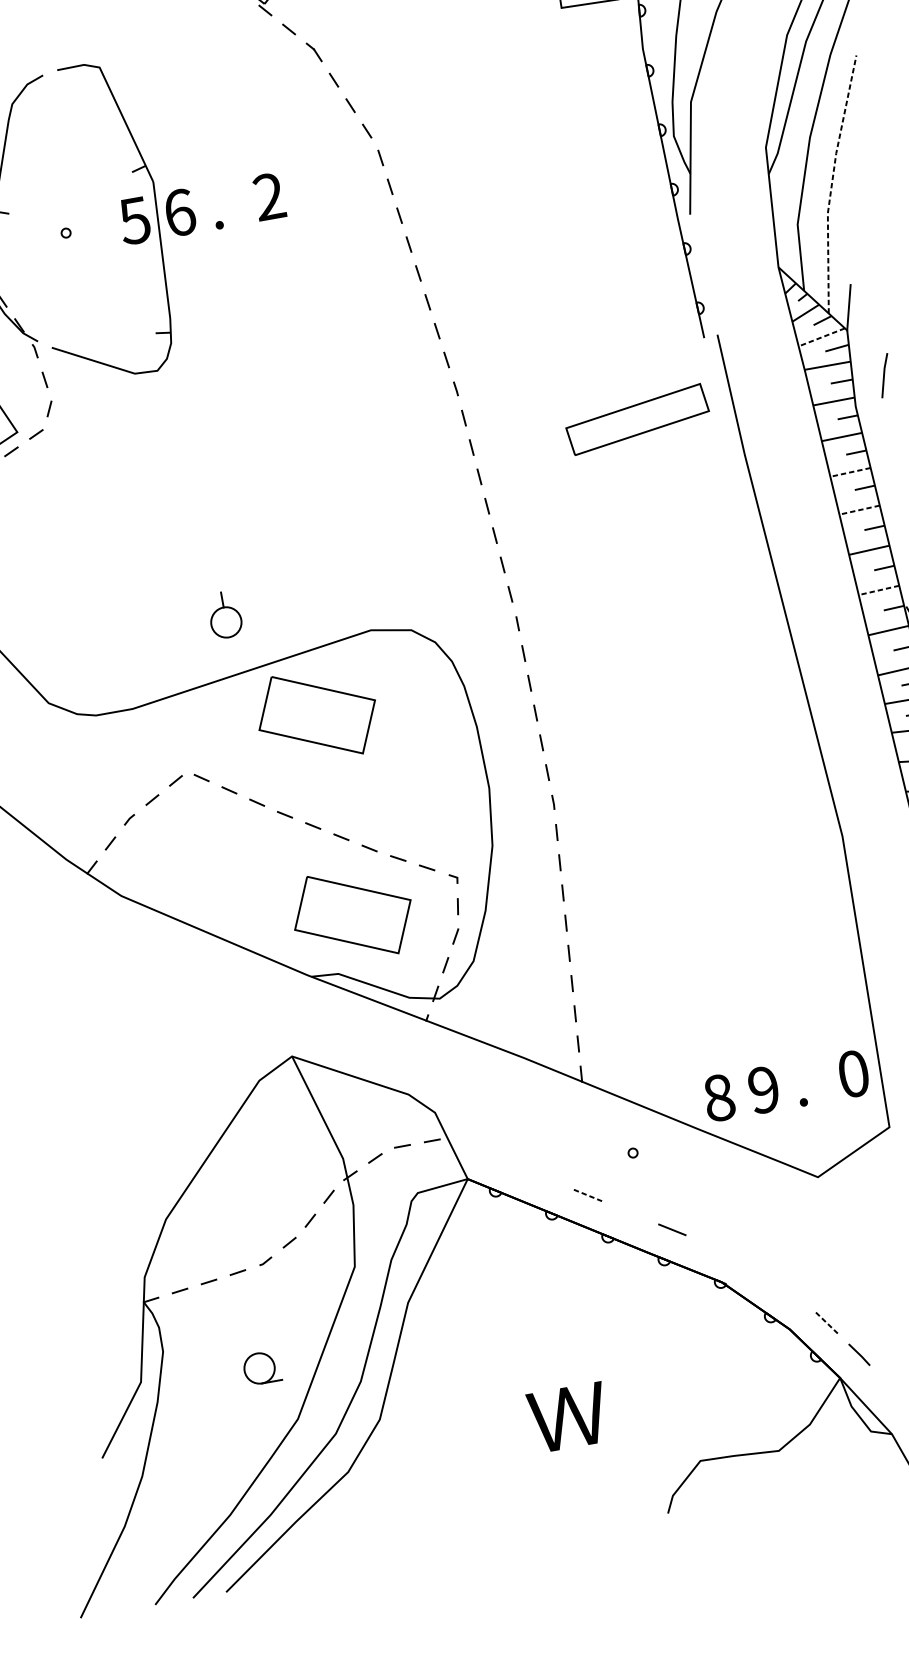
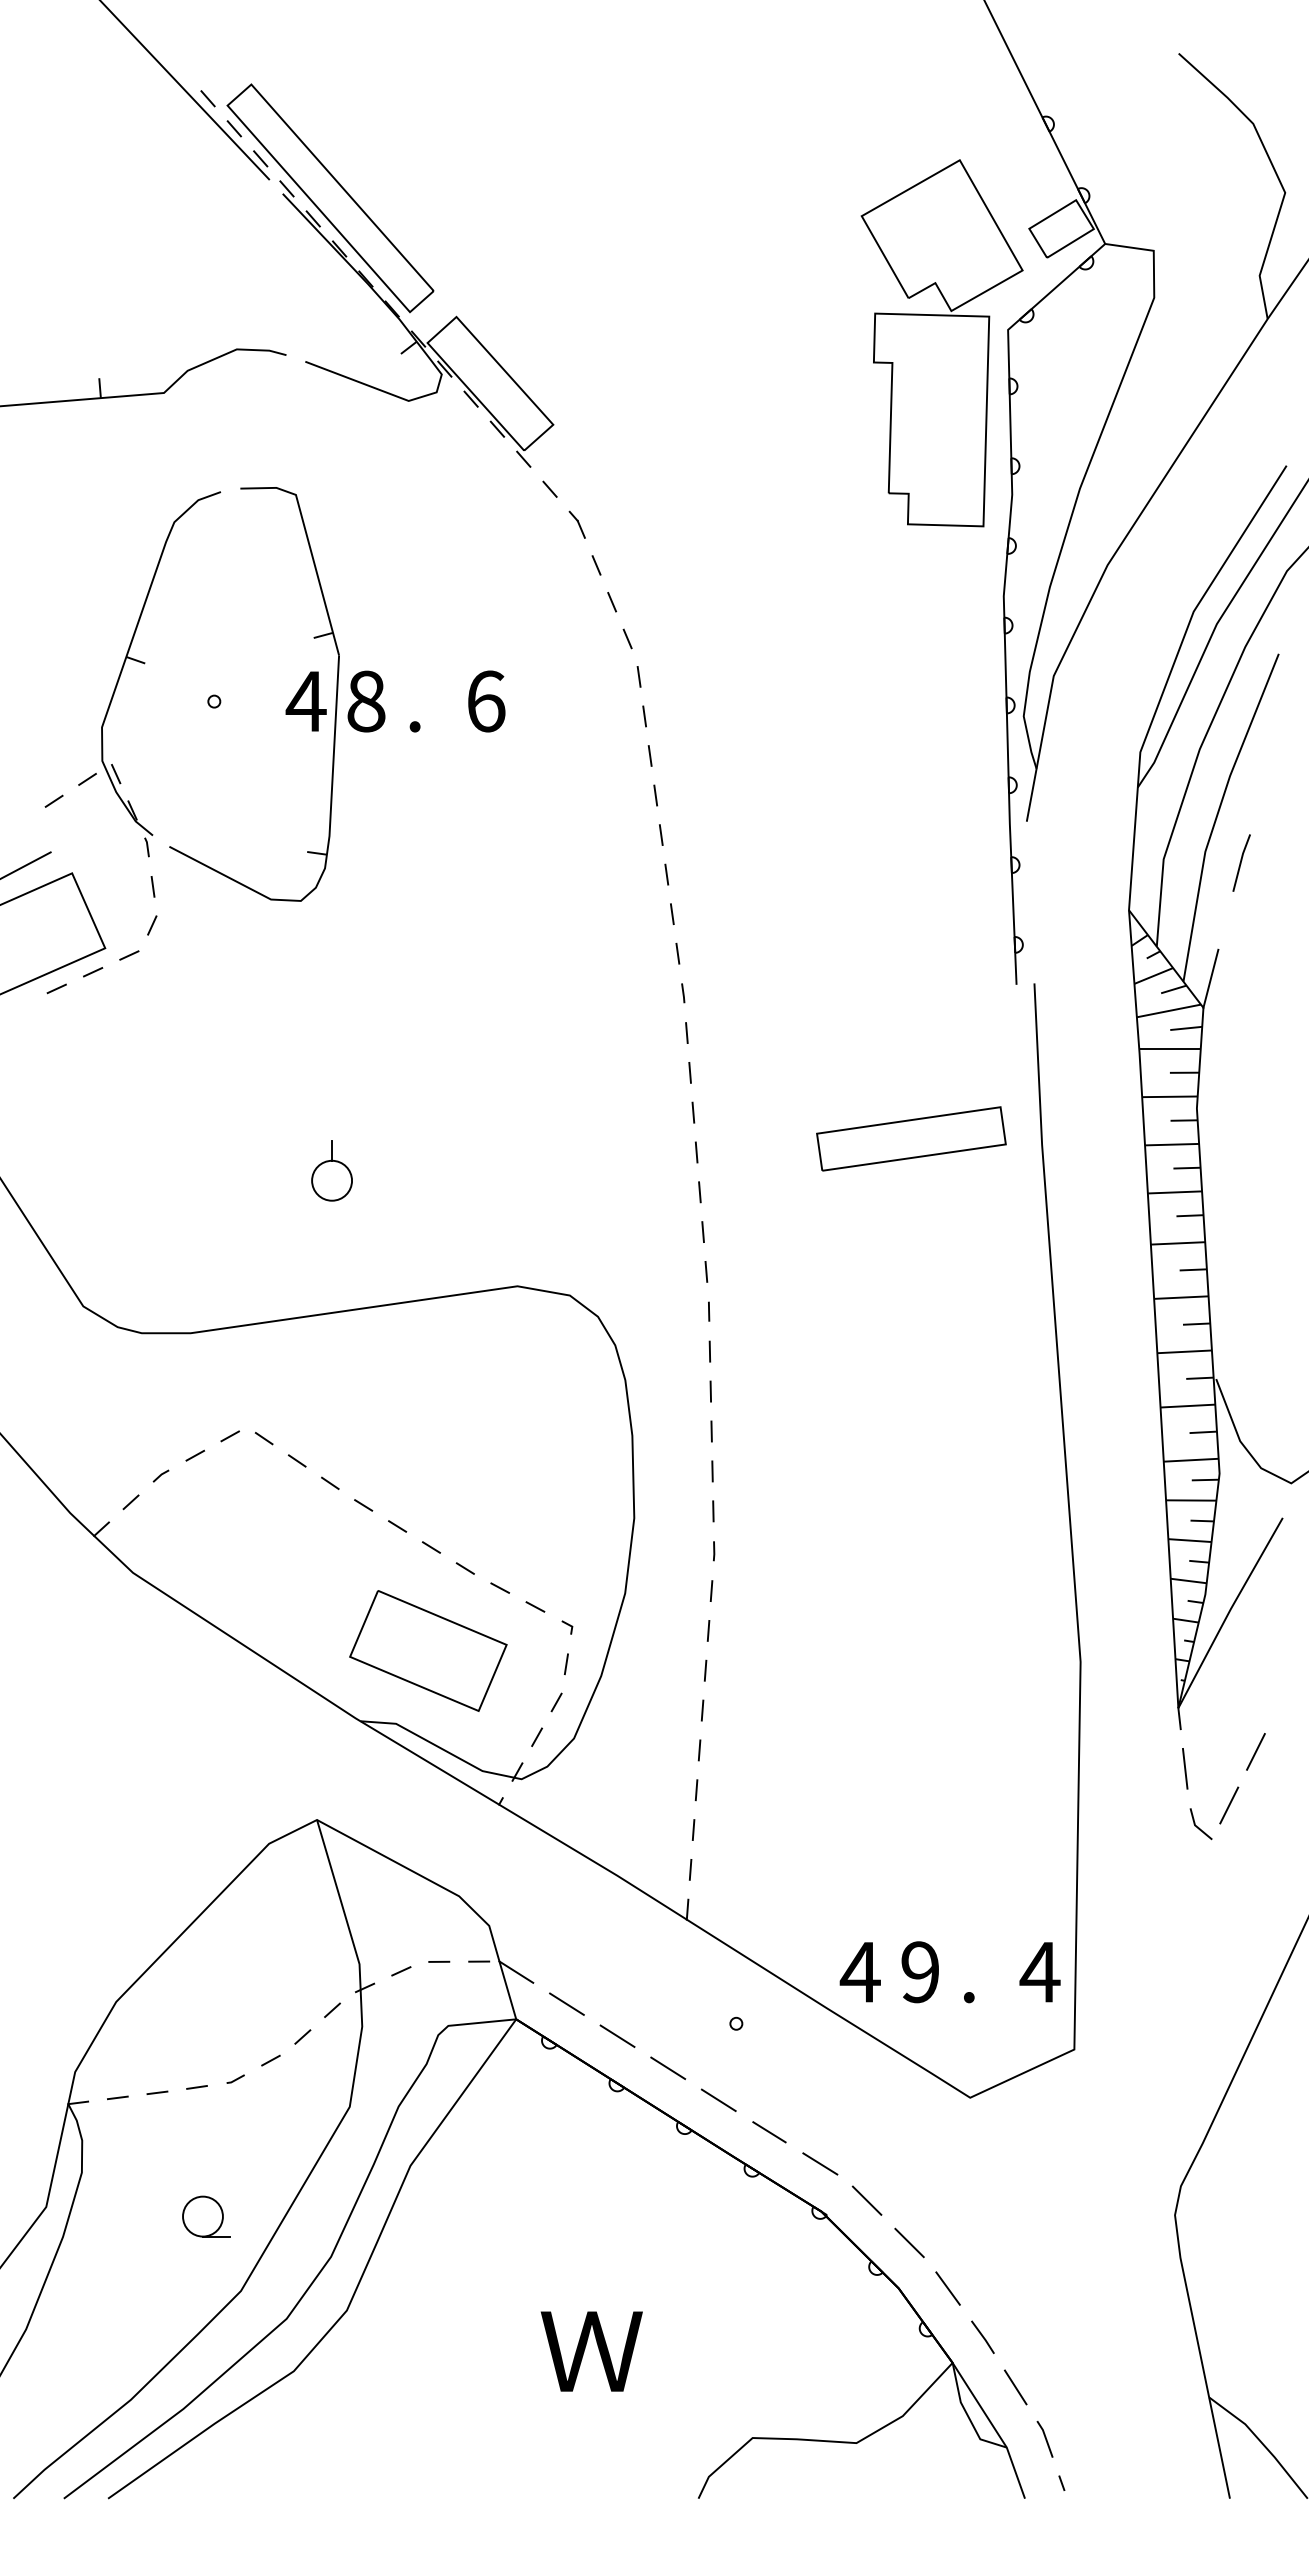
line: (831, 183) -> (1217, 813), dashed -> solid
text: (269, 196) -> (486, 701), 2 -> 6
text: (179, 212) -> (366, 701), 6 -> 8
text: (134, 220) -> (305, 701), 5 -> 4
line: (821, 337) -> (1168, 1010), dashed -> solid
line: (884, 375) -> (1241, 862), moved
part: (637, 419) -> (911, 1138), moved
line: (850, 472) -> (1174, 1192), dashed -> solid
line: (859, 510) -> (1177, 1243), dashed -> solid
line: (878, 590) -> (1184, 1351), dashed -> solid
part: (224, 614) -> (331, 1170), moved
part: (317, 714) -> (428, 1383), removed
text: (853, 1074) -> (1039, 1972), 0 -> 4
text: (718, 1098) -> (859, 1972), 8 -> 4
line: (461, 1143) -> (516, 1971), added
line: (503, 1160) -> (566, 2003), added
line: (545, 1177) -> (617, 2035), added
line: (588, 1195) -> (668, 2068), dashed -> solid
line: (629, 1212) -> (718, 2100), added
line: (714, 1246) -> (820, 2163), added
line: (754, 1267) -> (866, 2200), added
line: (791, 1293) -> (909, 2242), added
line: (827, 1322) -> (948, 2288), dashed -> solid
line: (890, 1388) -> (1015, 2387), added

